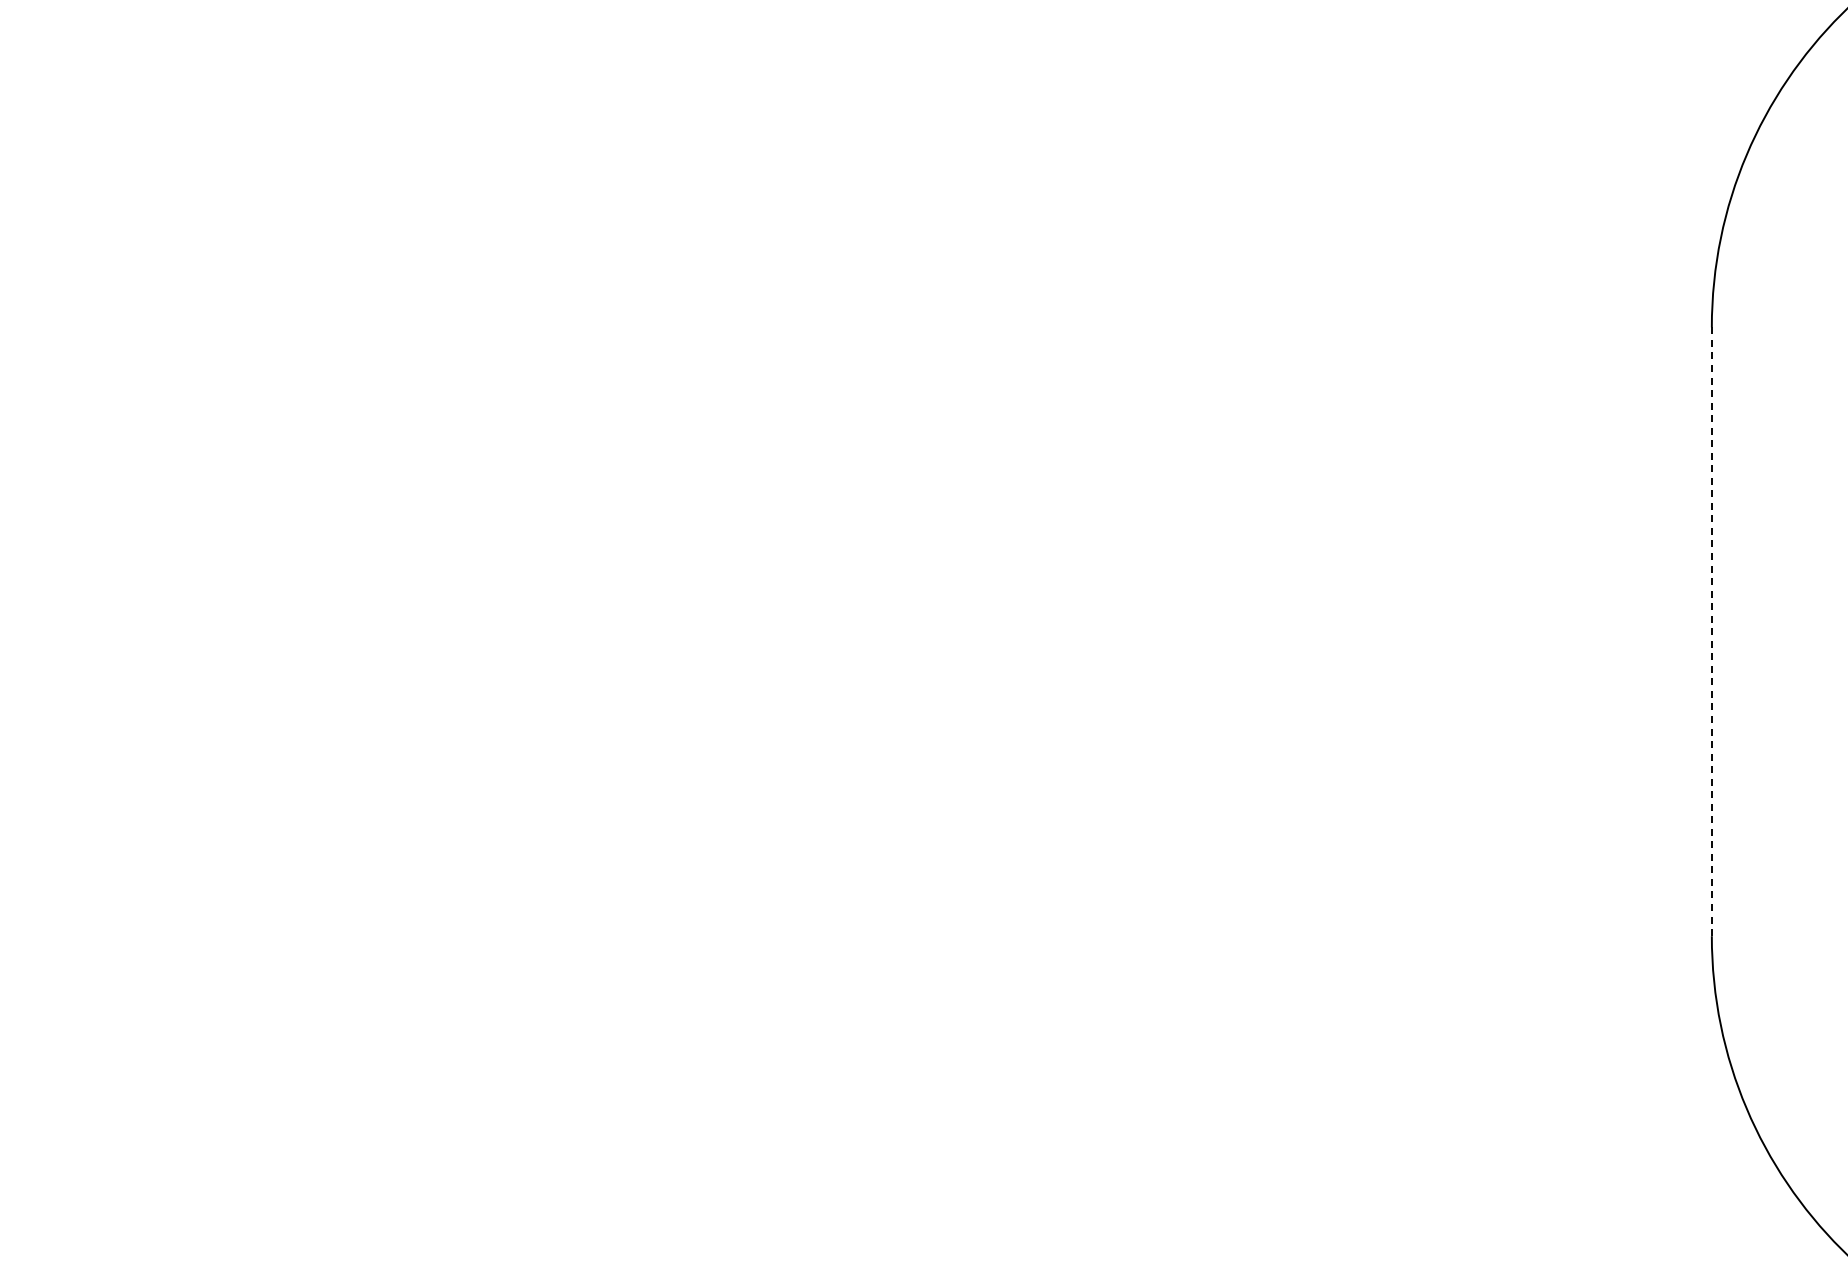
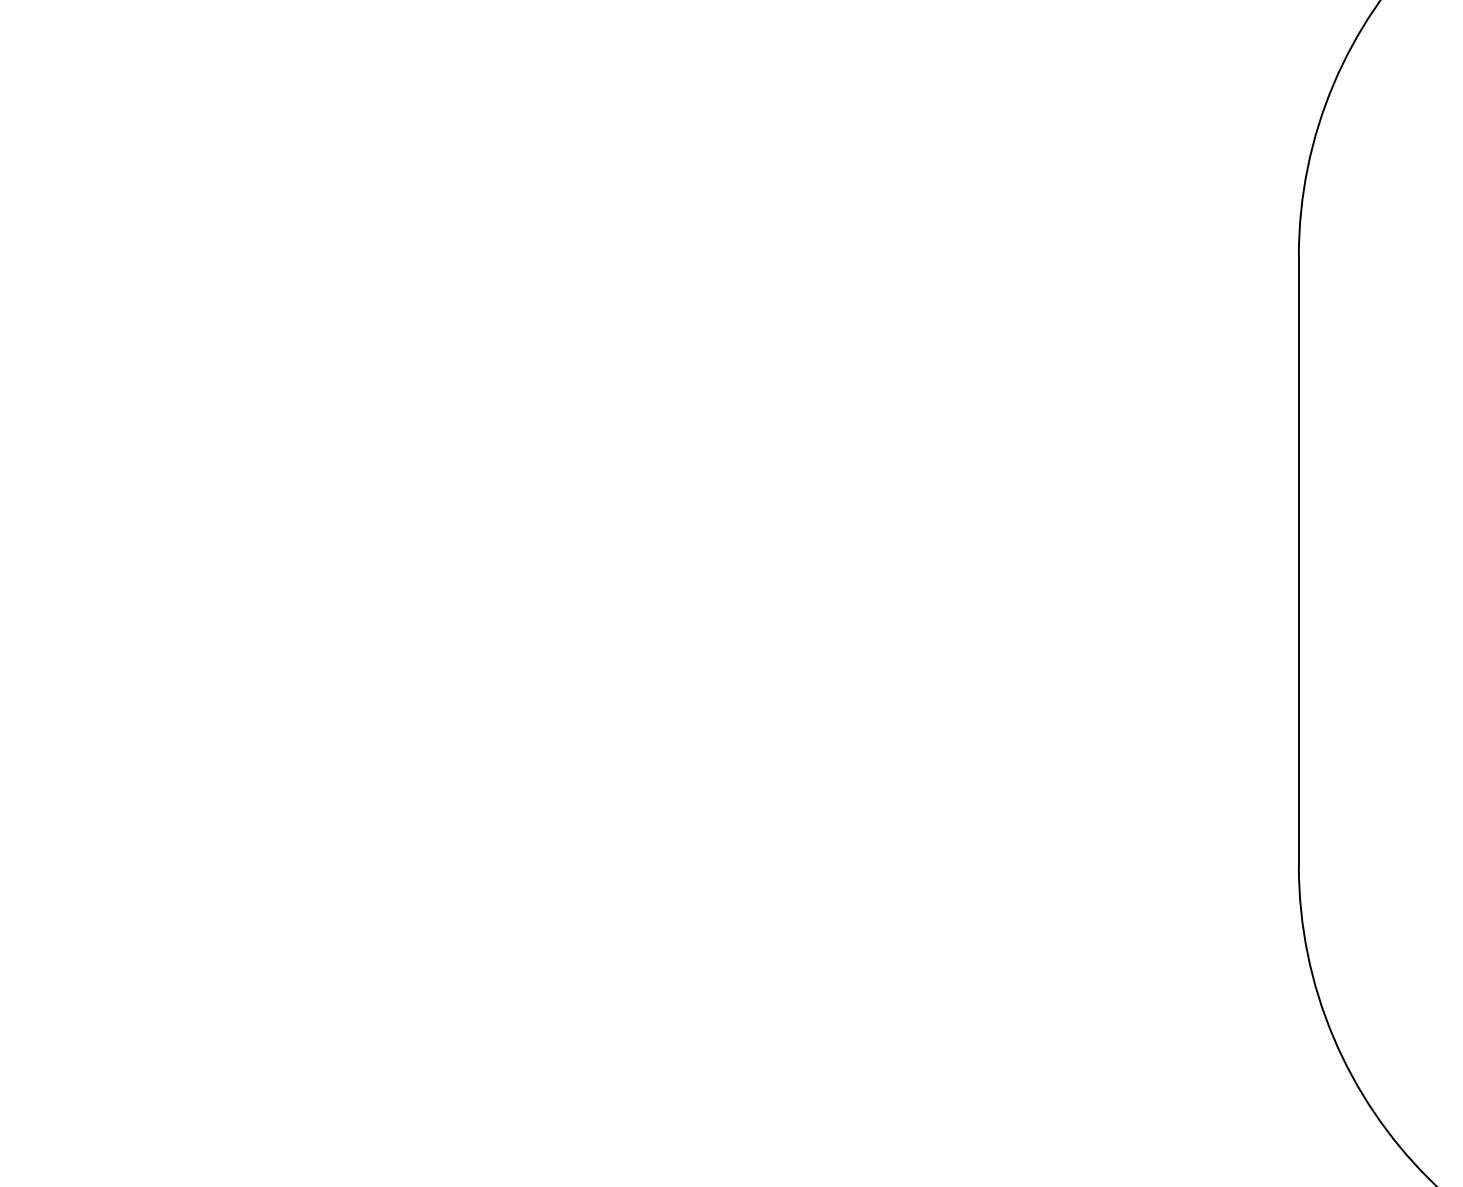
line: (1711, 632) -> (1298, 561), dashed -> solid

